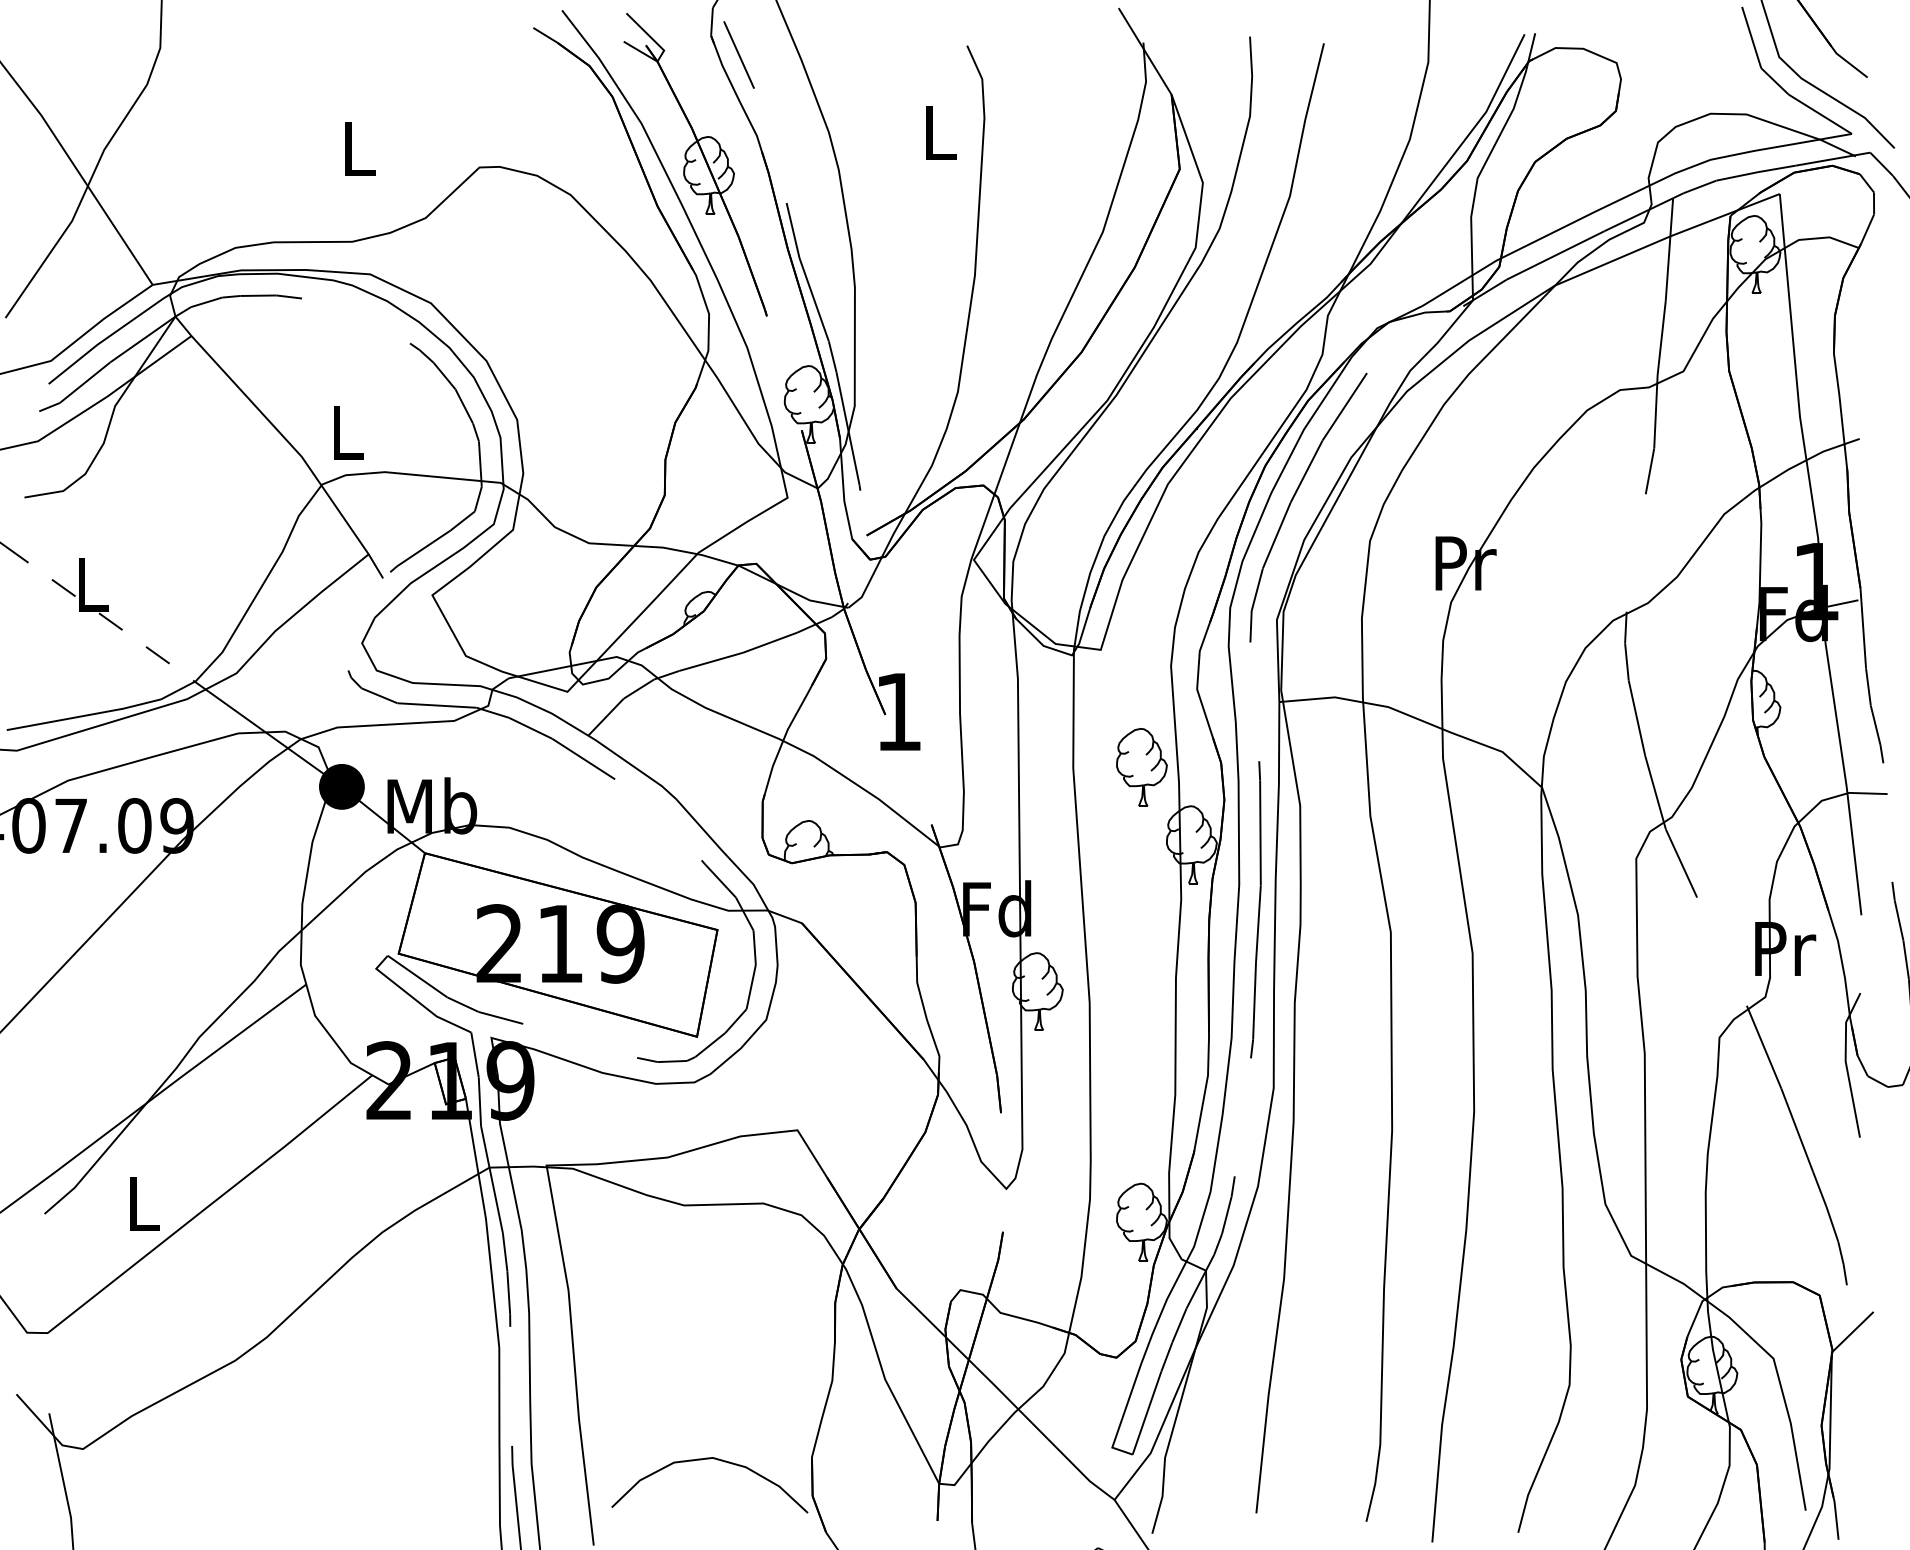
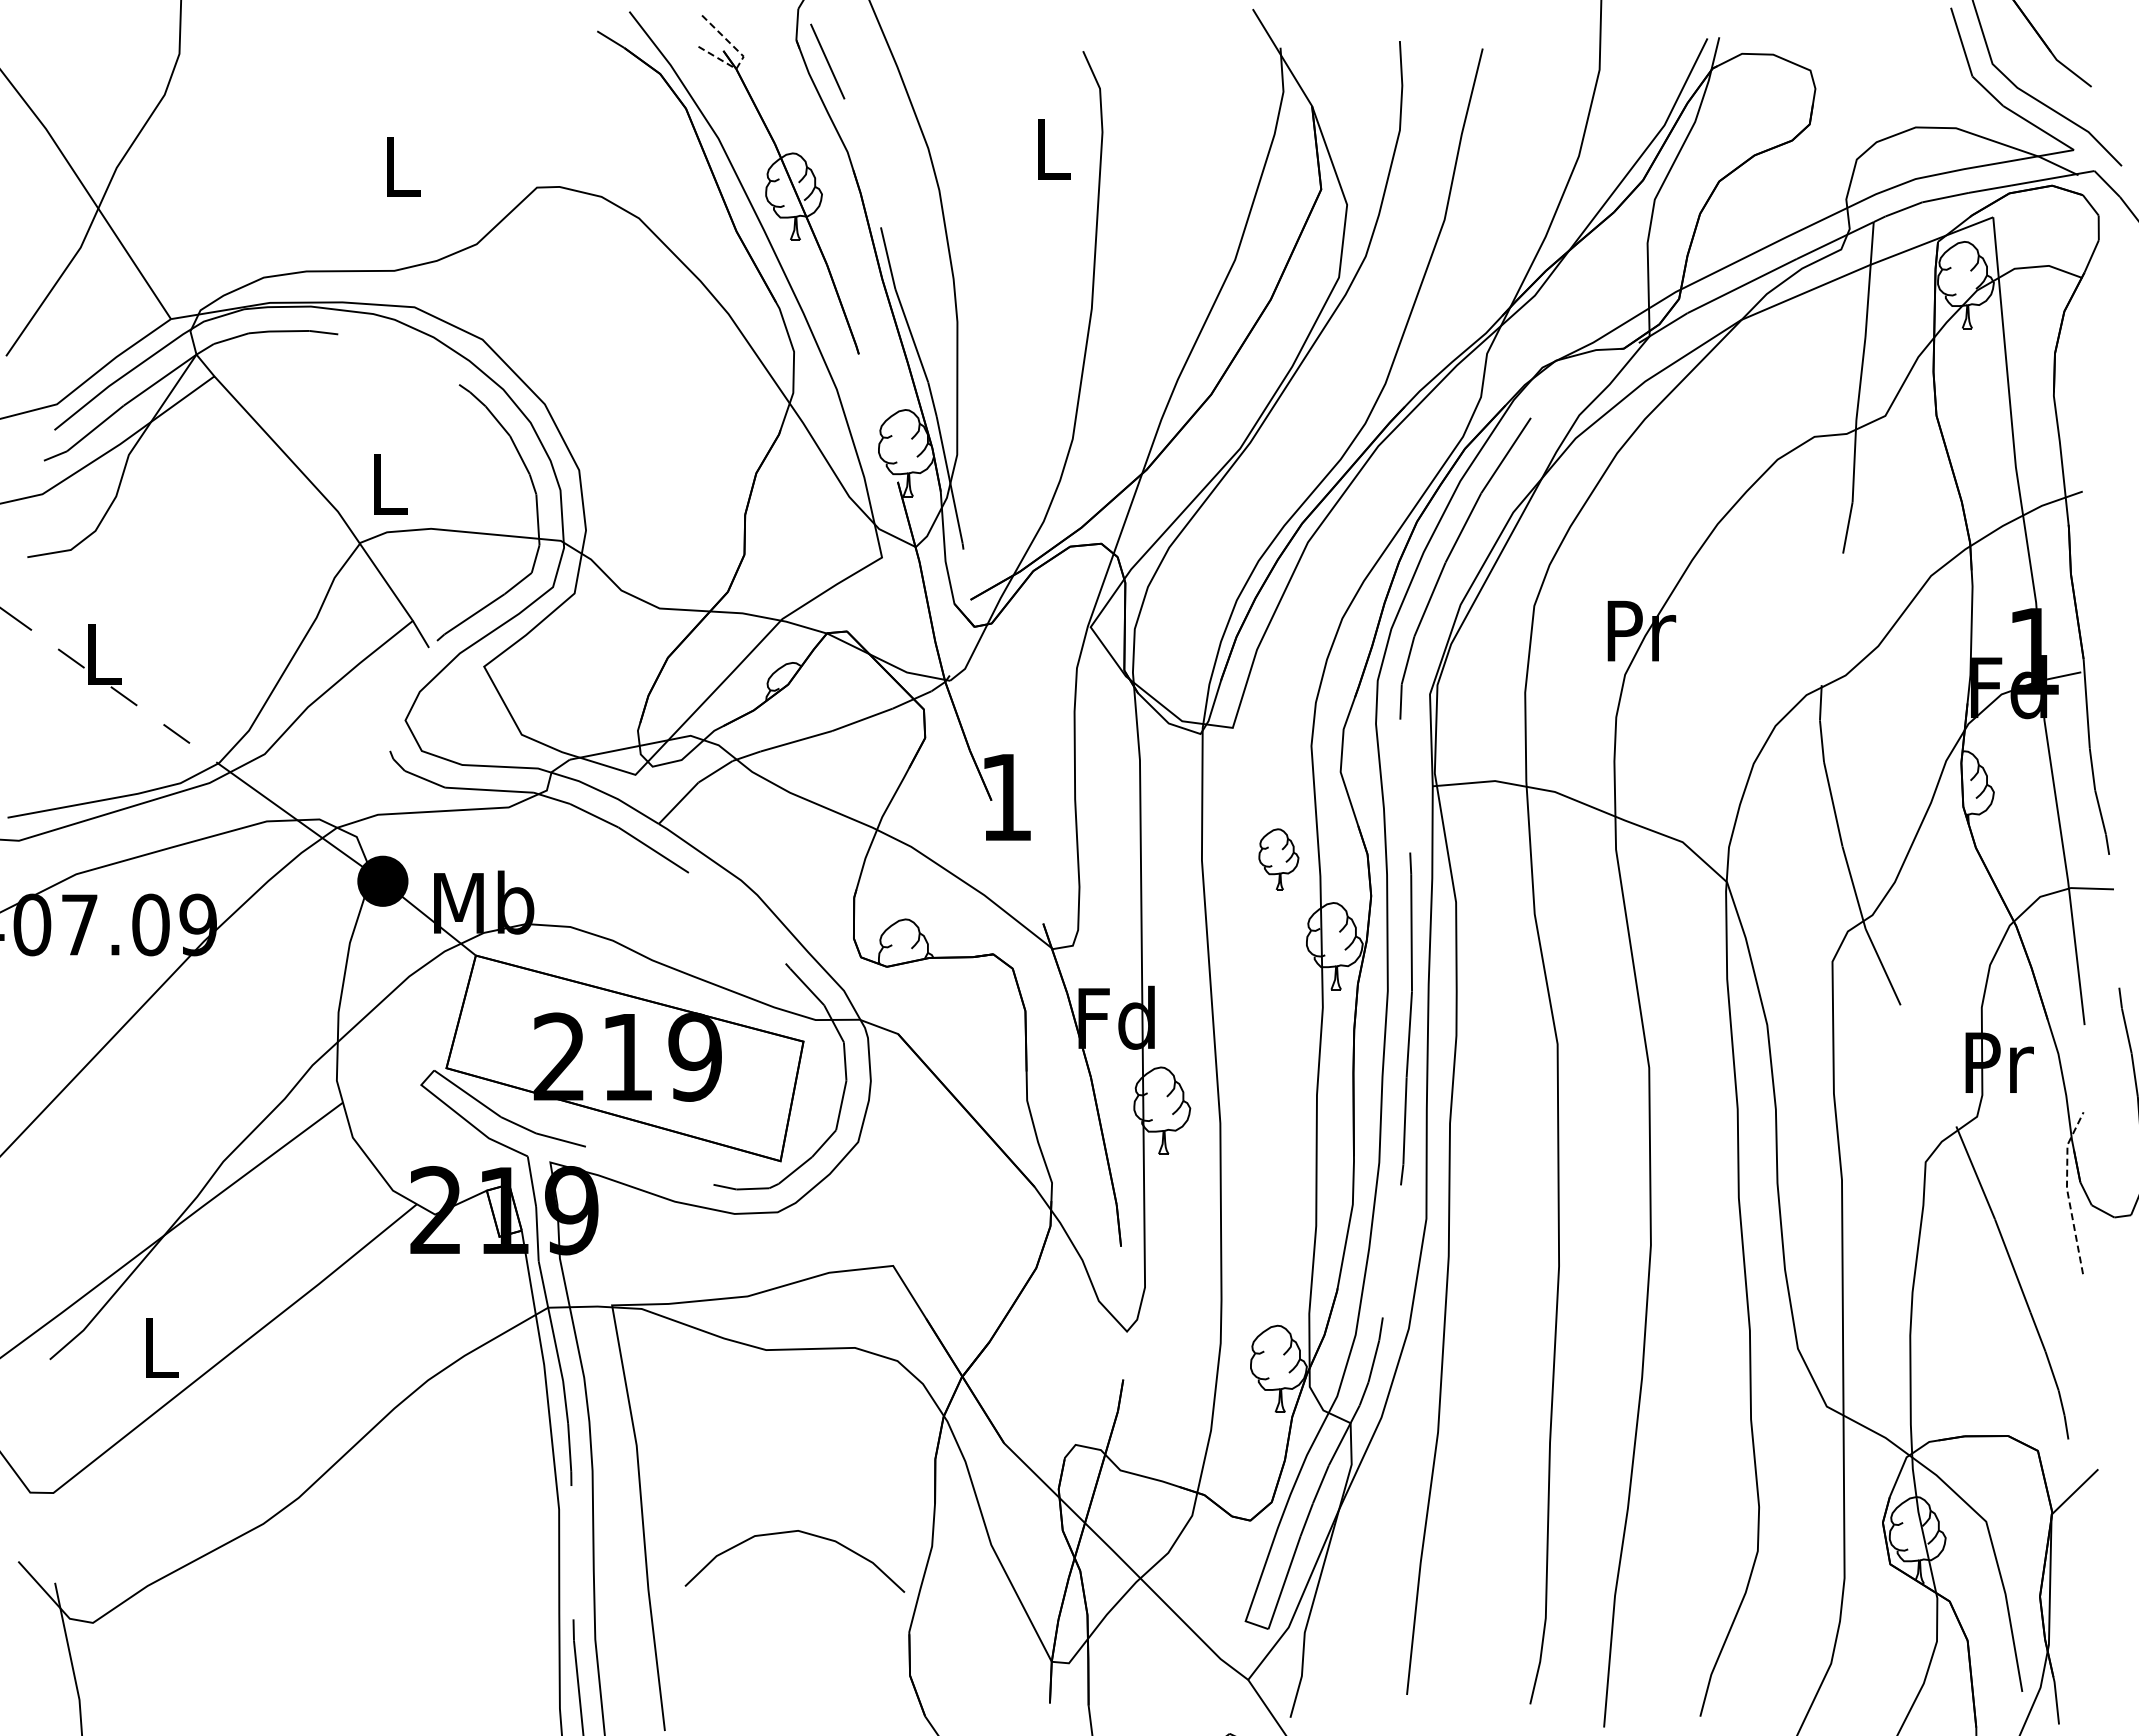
line: (663, 50) -> (743, 56), solid -> dashed
part: (1141, 767) -> (1278, 859), size x0.7
line: (1846, 1062) -> (2067, 1190), solid -> dashed
curve: (709, 1459) -> (794, 1532), moved

